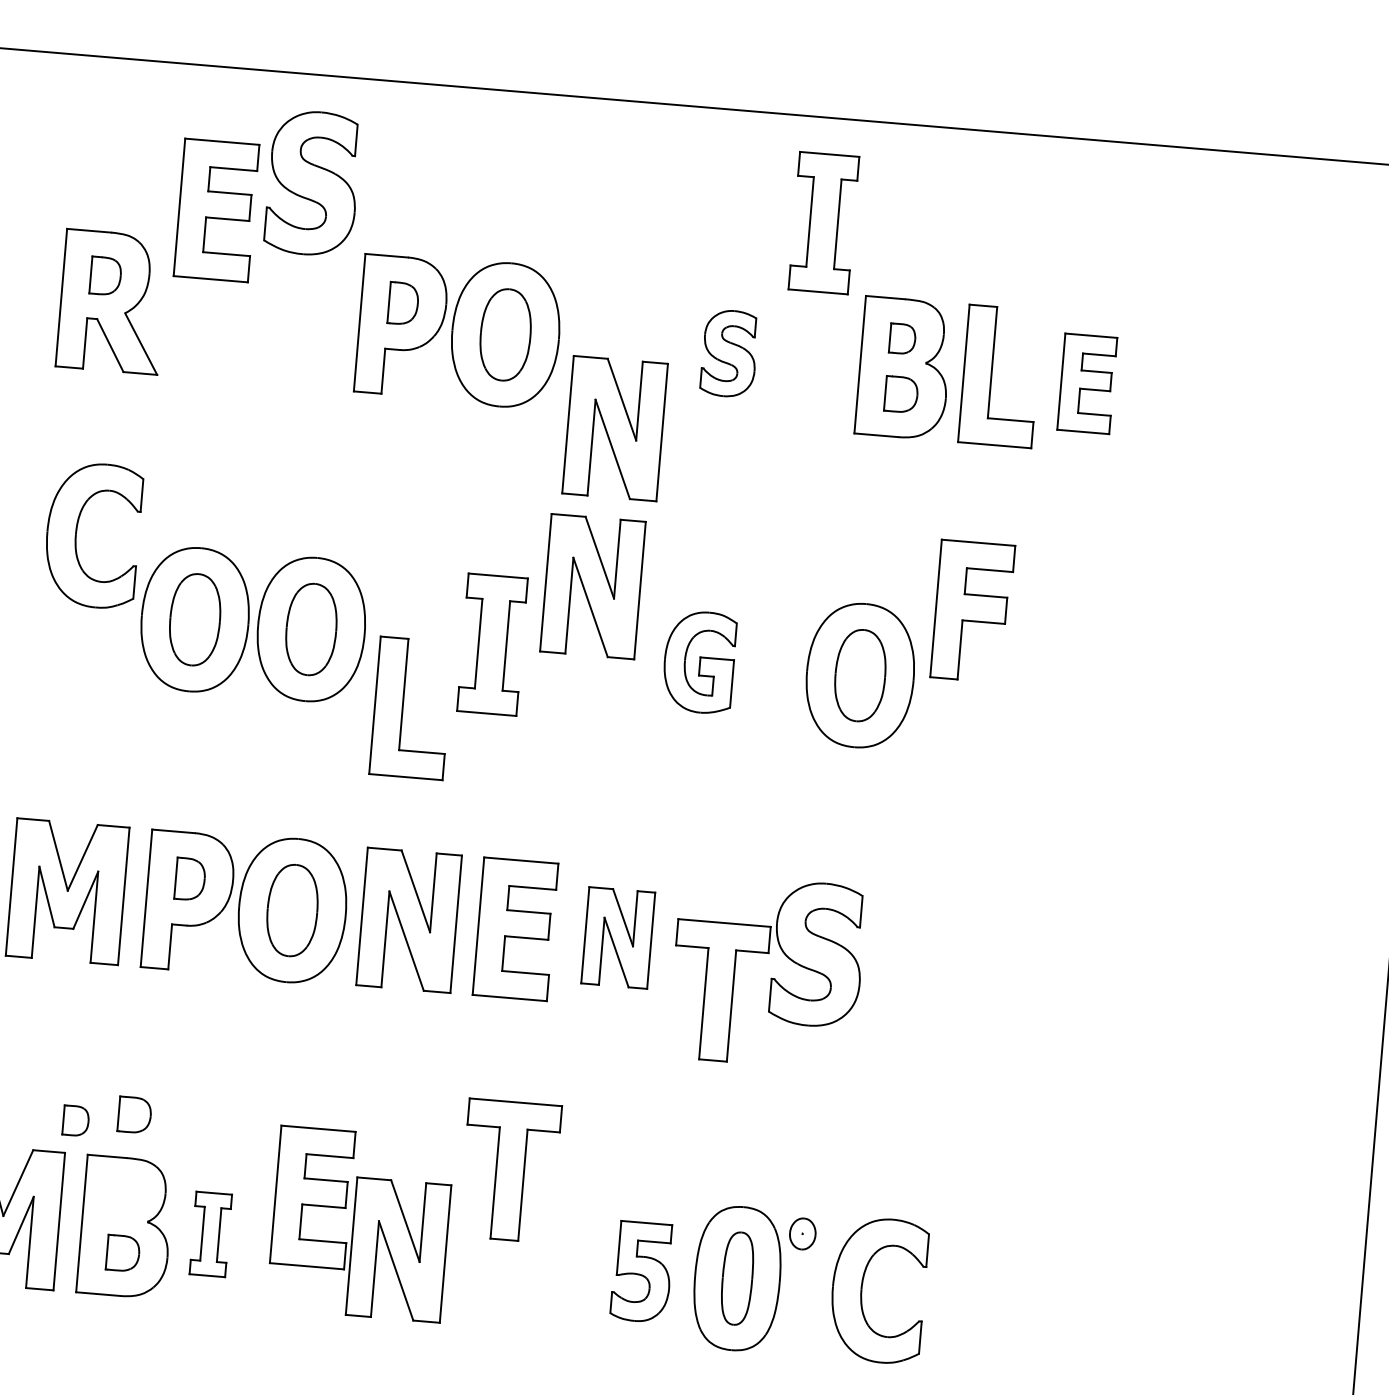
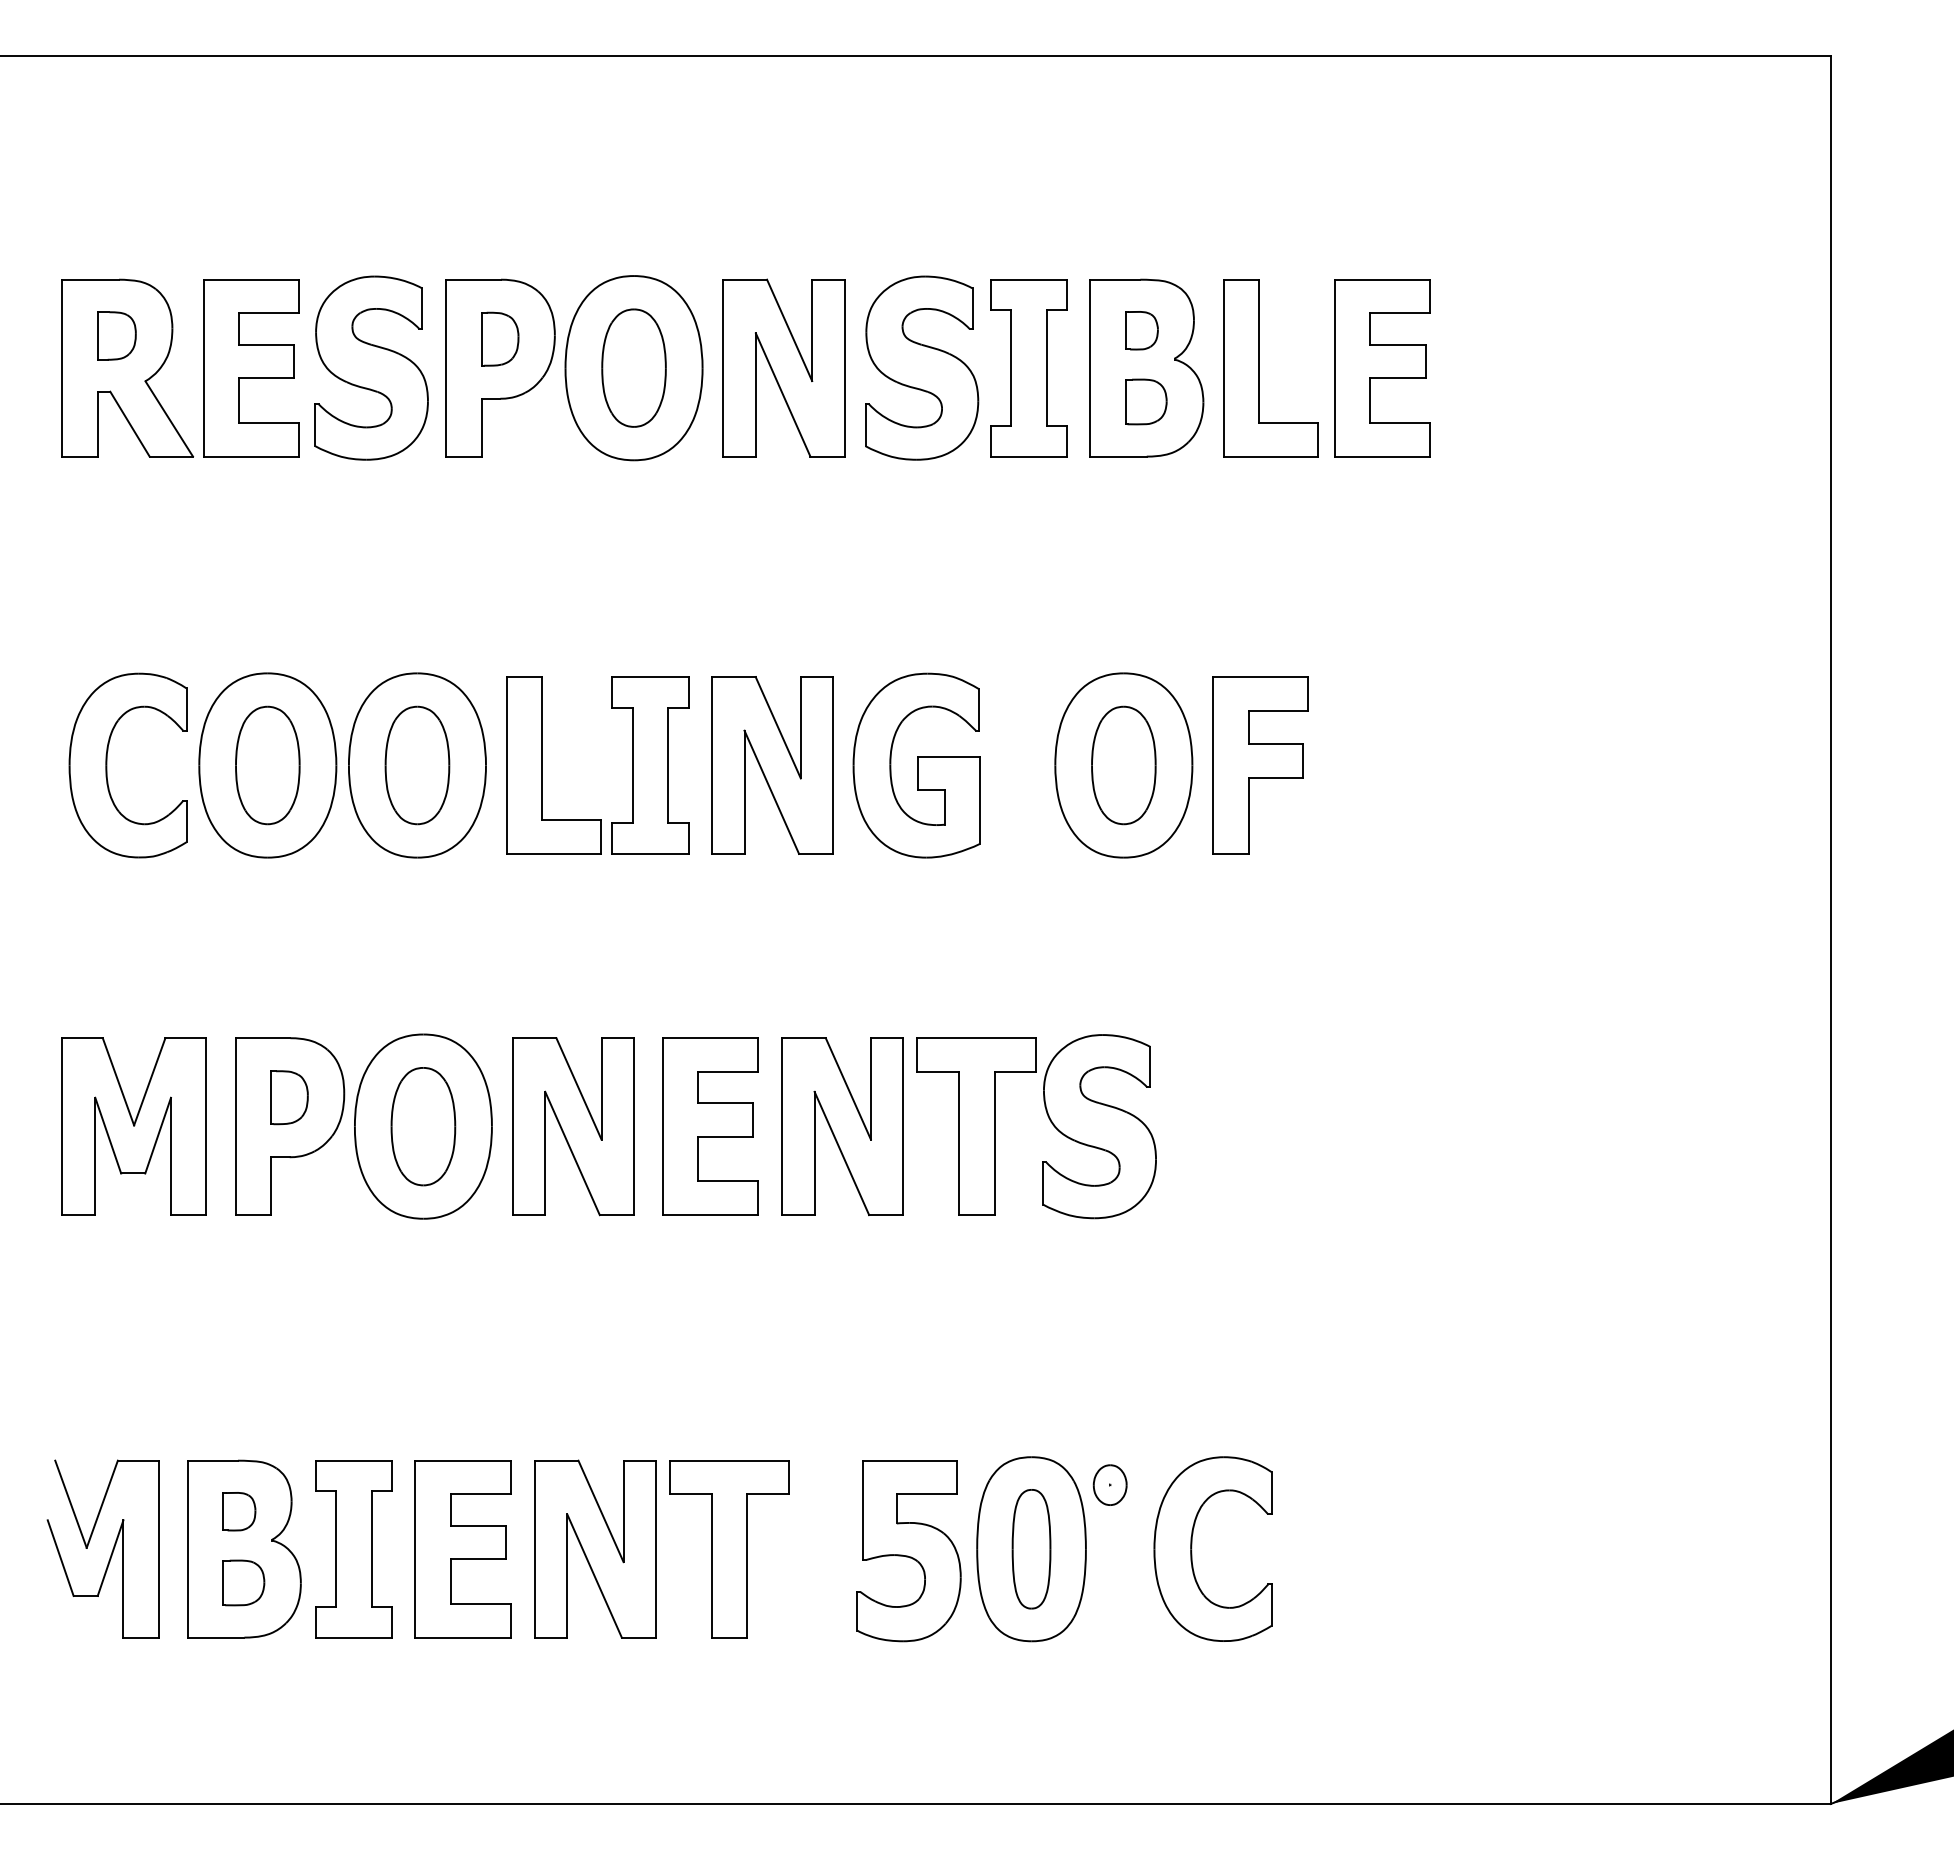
part: (312, 182) -> (371, 367), moved
part: (216, 210) -> (251, 368), moved
part: (823, 223) -> (1028, 368), moved
part: (729, 353) -> (922, 367), size x1.67
part: (1087, 384) -> (1382, 368), size x1.43
part: (614, 428) -> (783, 367), moved
part: (76, 533) -> (107, 765), moved
part: (592, 586) -> (772, 765), moved
part: (972, 611) -> (1260, 765), moved
part: (699, 662) -> (916, 765), size x1.43
part: (402, 707) -> (542, 765), moved
part: (618, 937) -> (842, 1126), size x1.43
part: (718, 991) -> (976, 1126), moved
part: (134, 1114) -> (243, 1404), removed
part: (76, 1120) -> (239, 1511), moved
part: (510, 1171) -> (729, 1549), moved
part: (312, 1197) -> (462, 1549), moved
part: (210, 1234) -> (353, 1549), size x1.67
part: (641, 1272) -> (908, 1551), size x1.43

